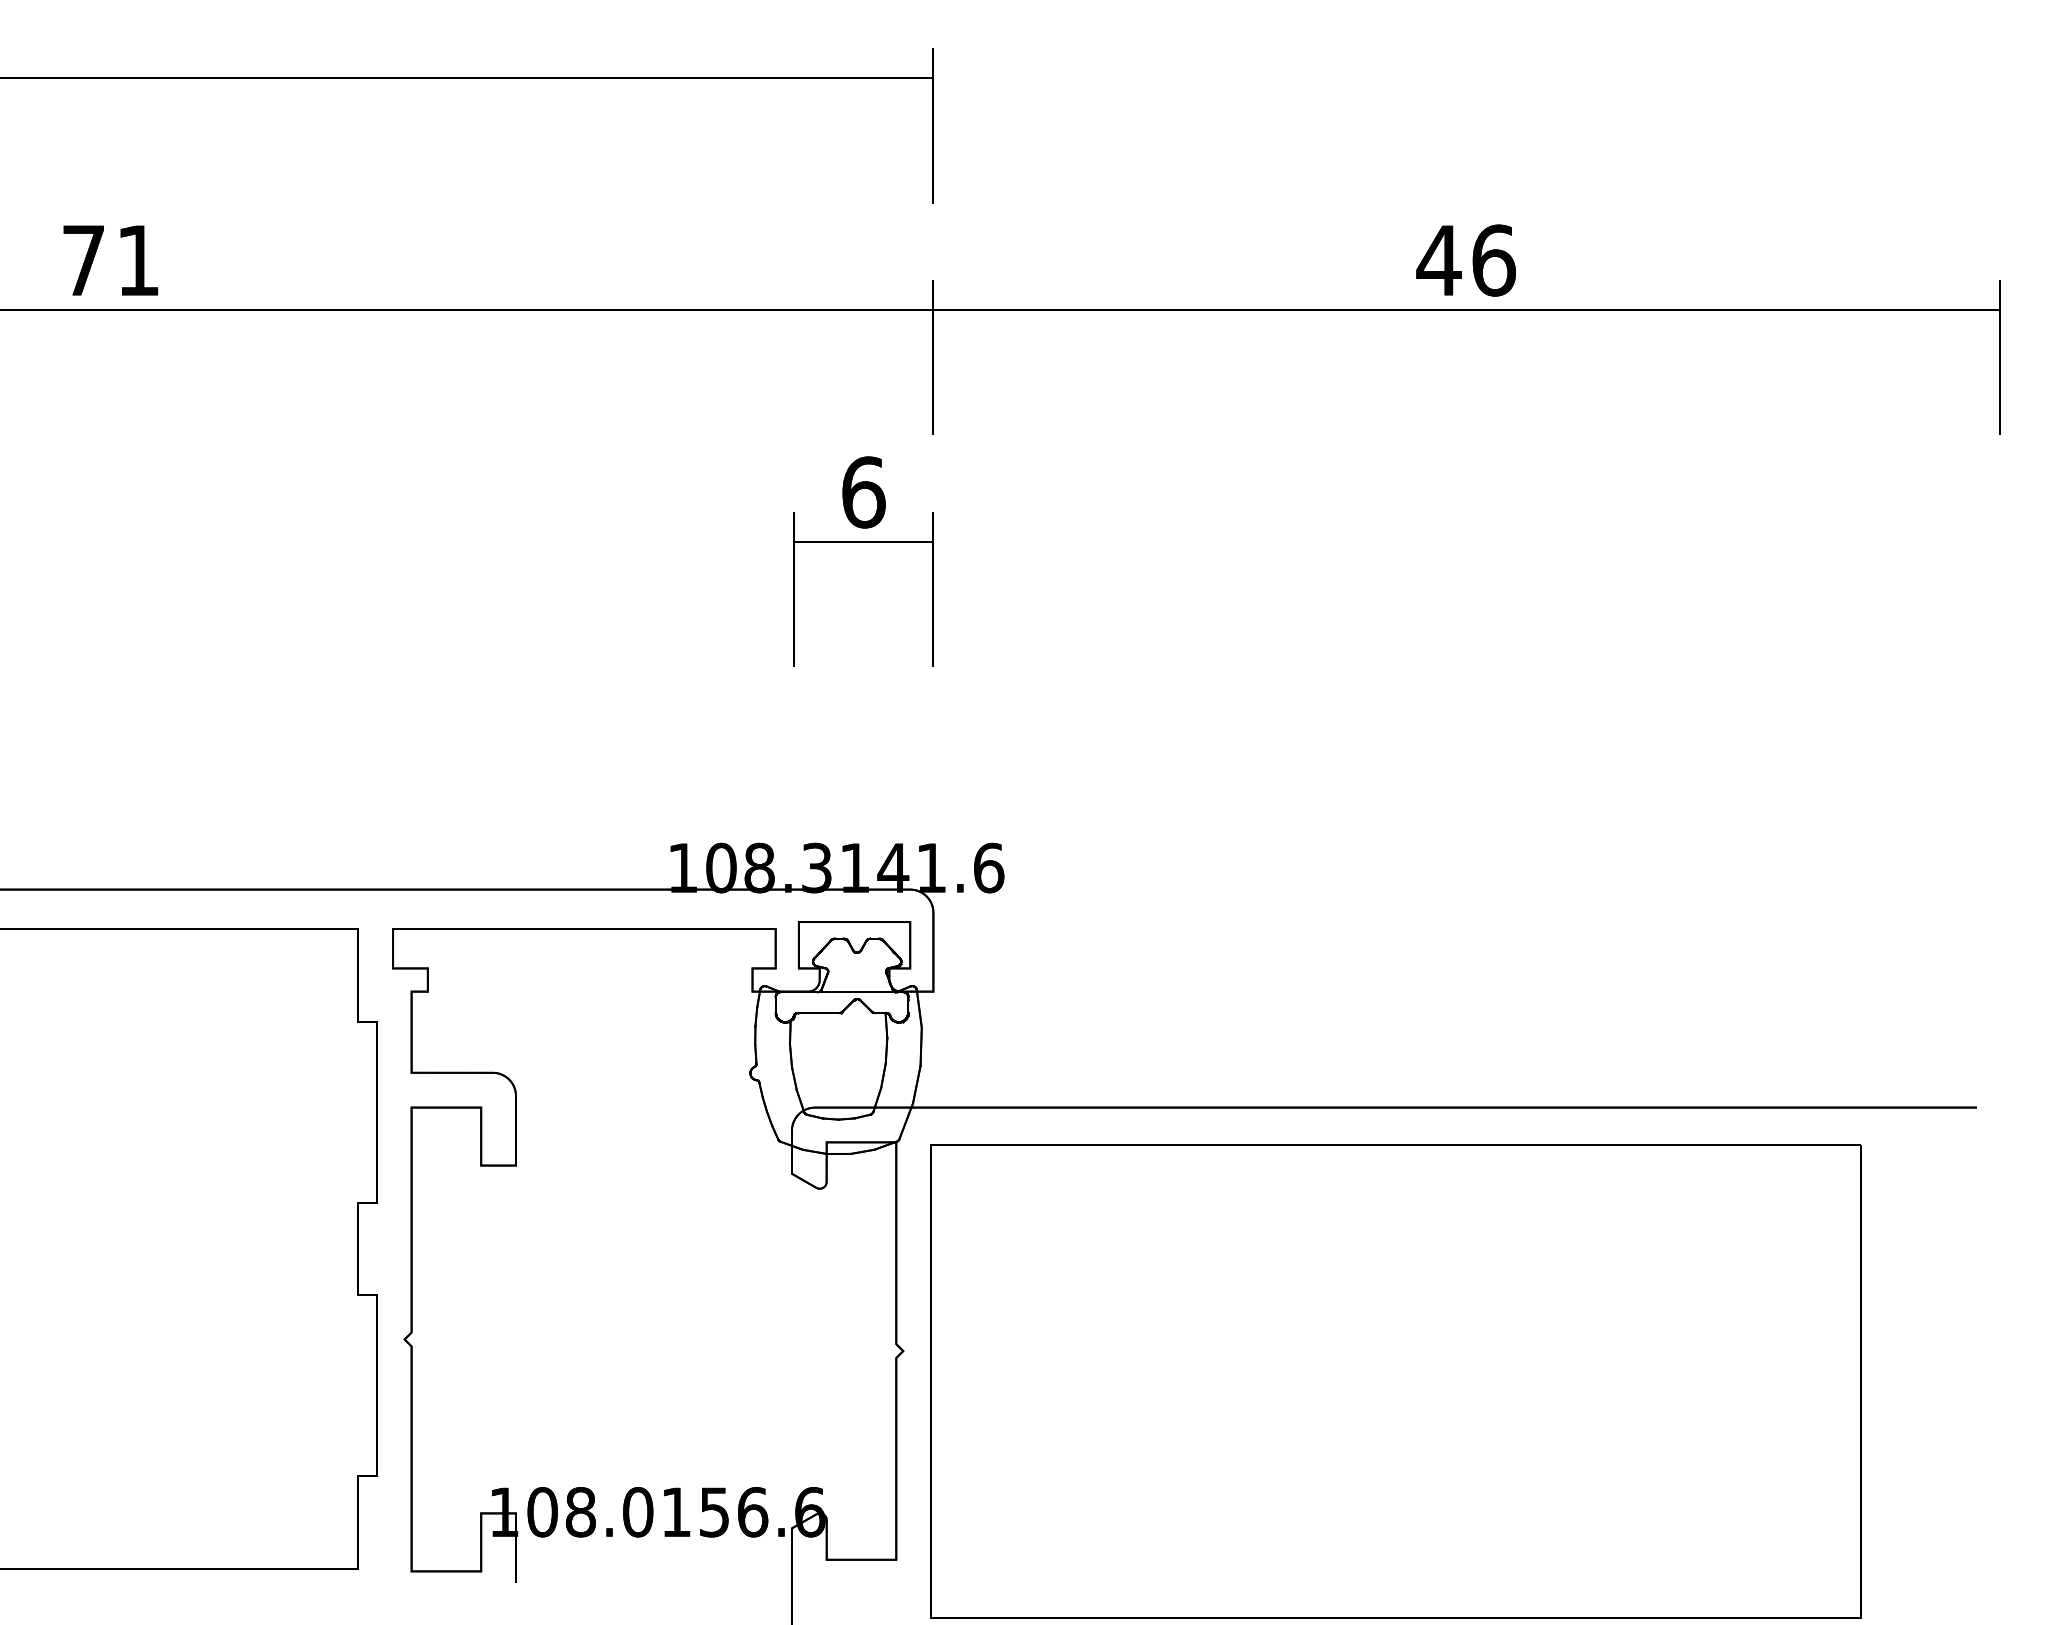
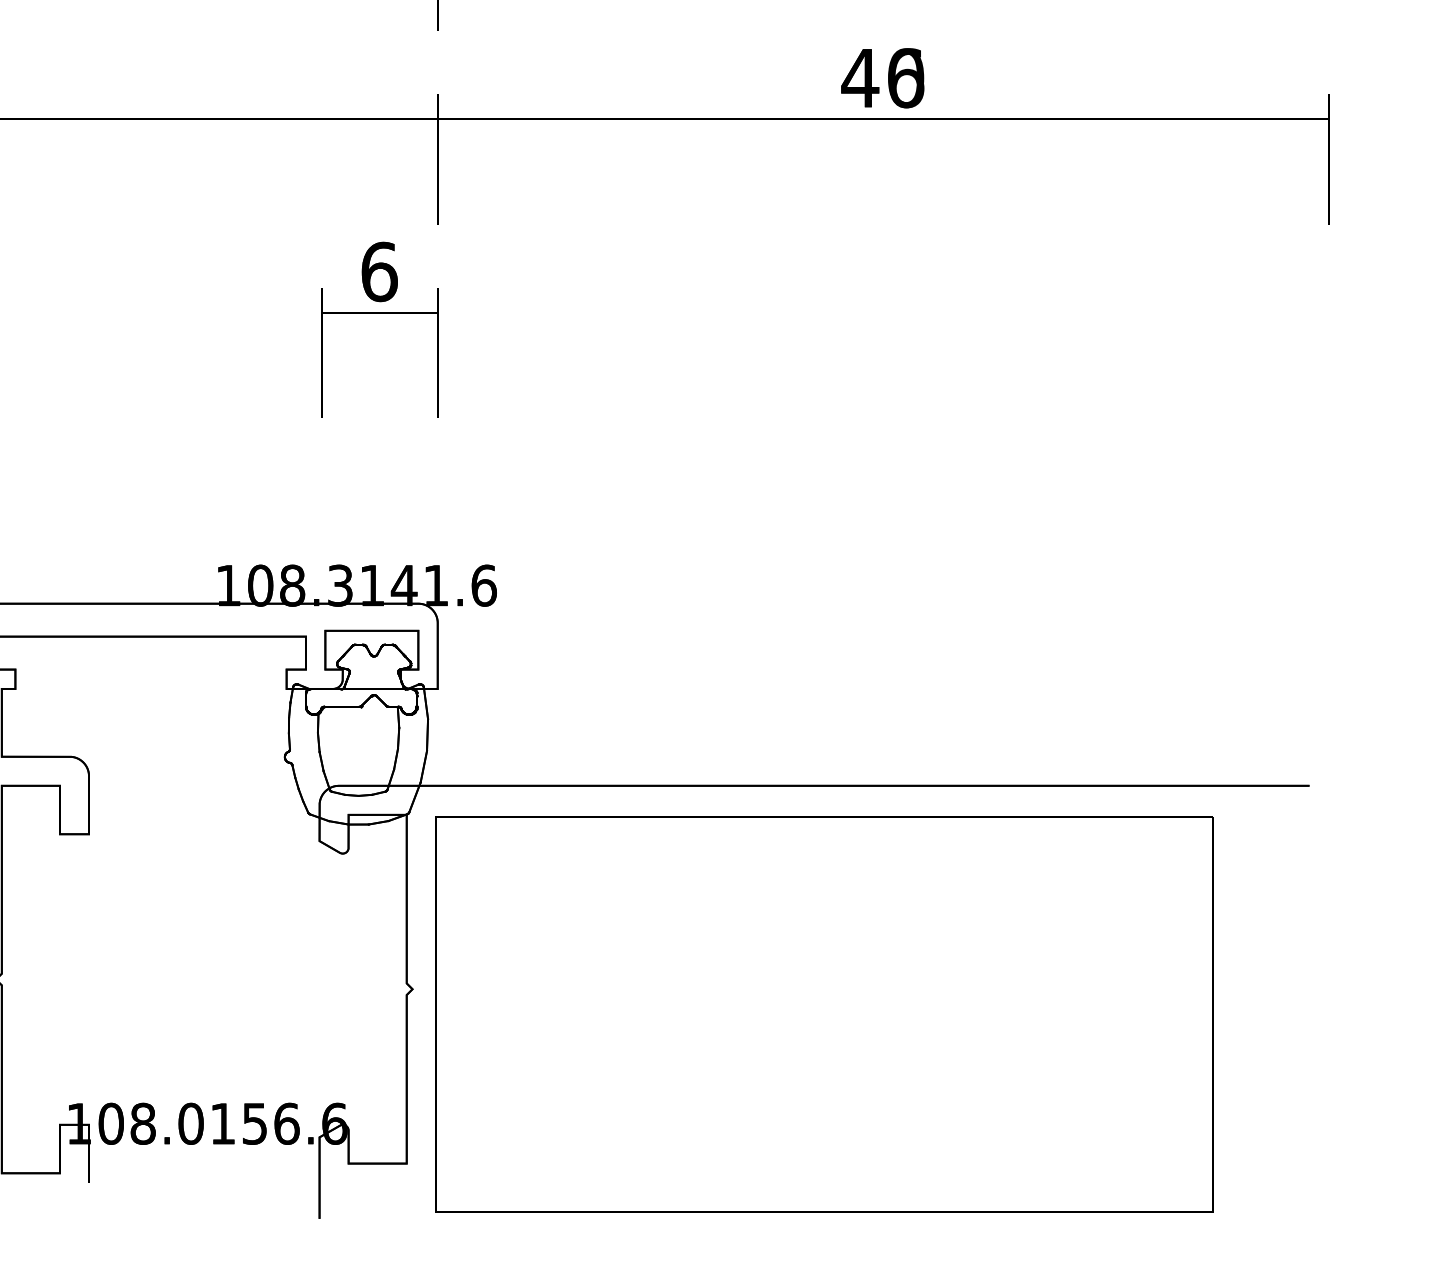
text: (1493, 260) -> (905, 78), 46 -> 40

